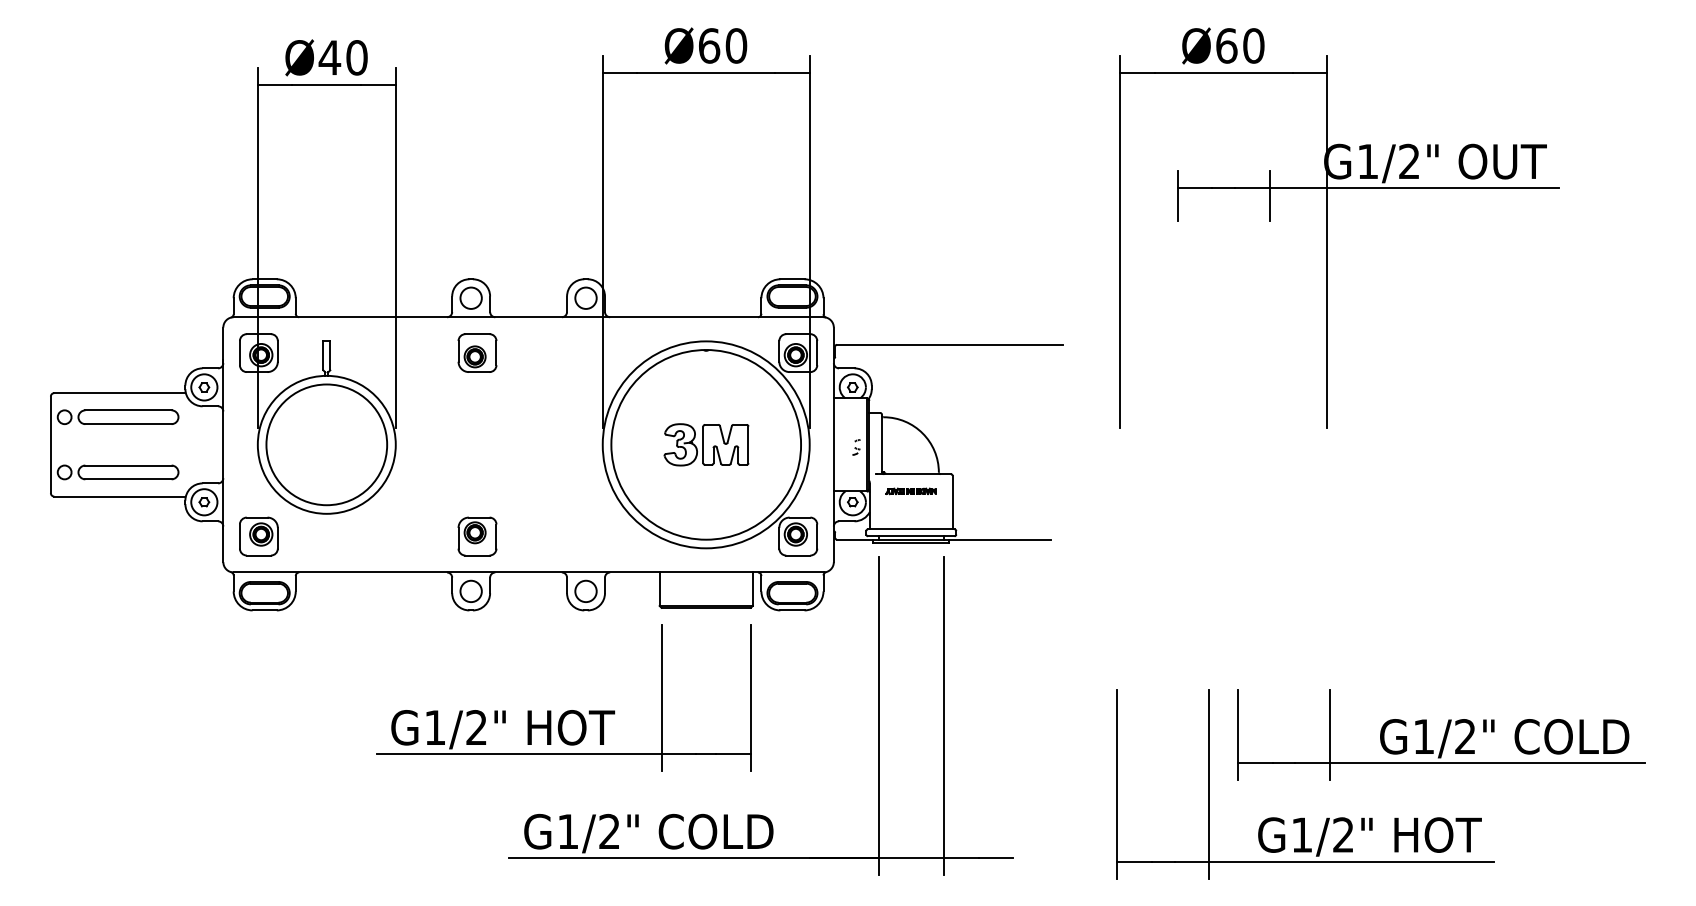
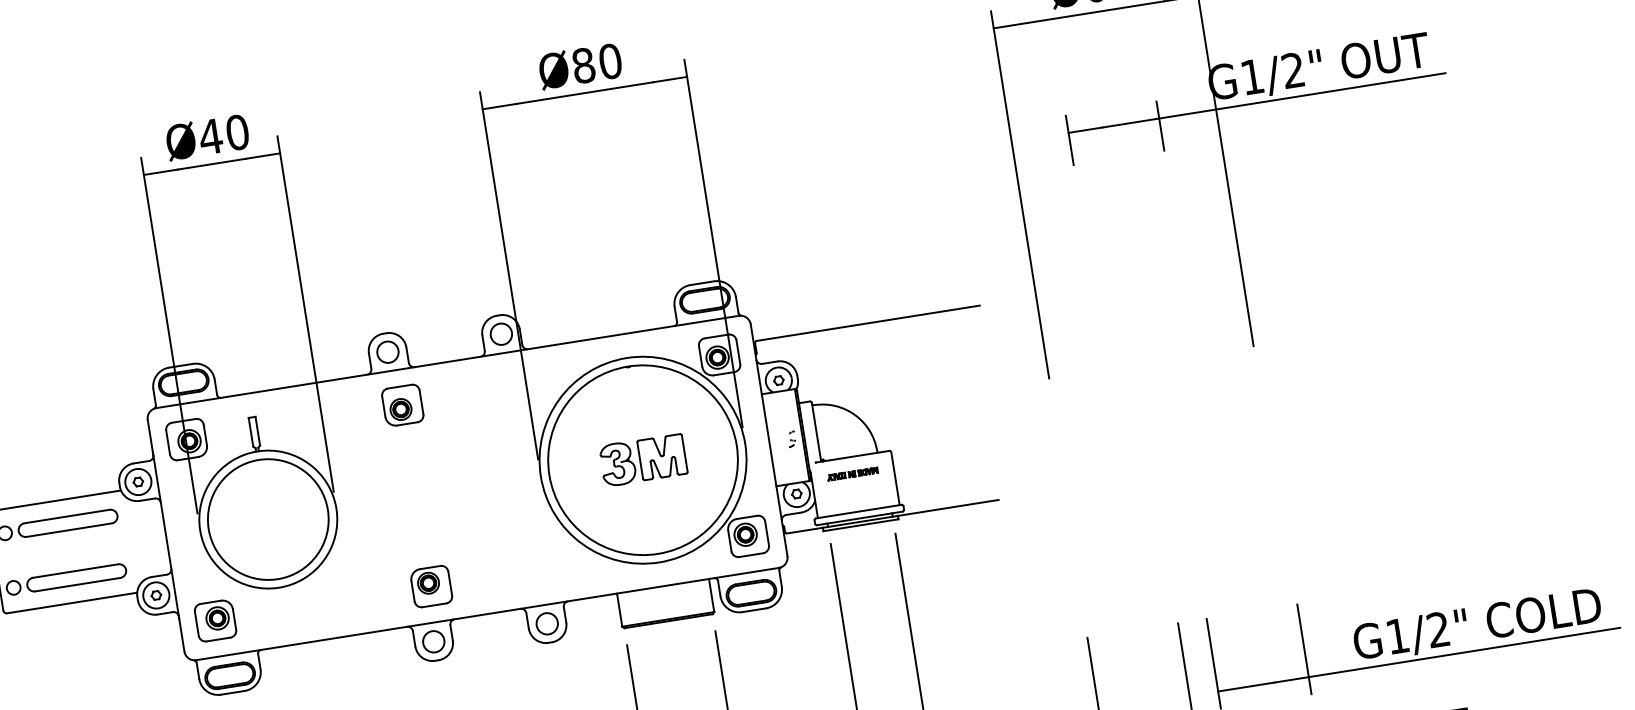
text: (709, 45) -> (583, 65), Ø60 -> Ø80

